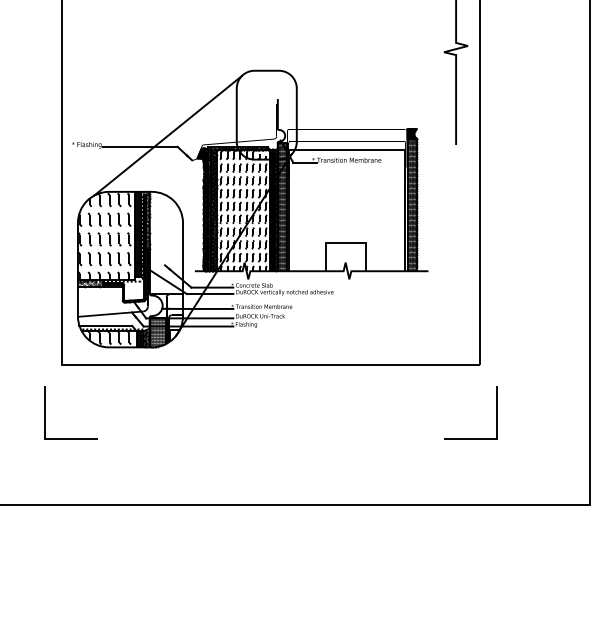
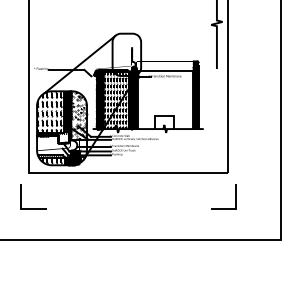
hatch: (167, 242) -> (79, 115), added

